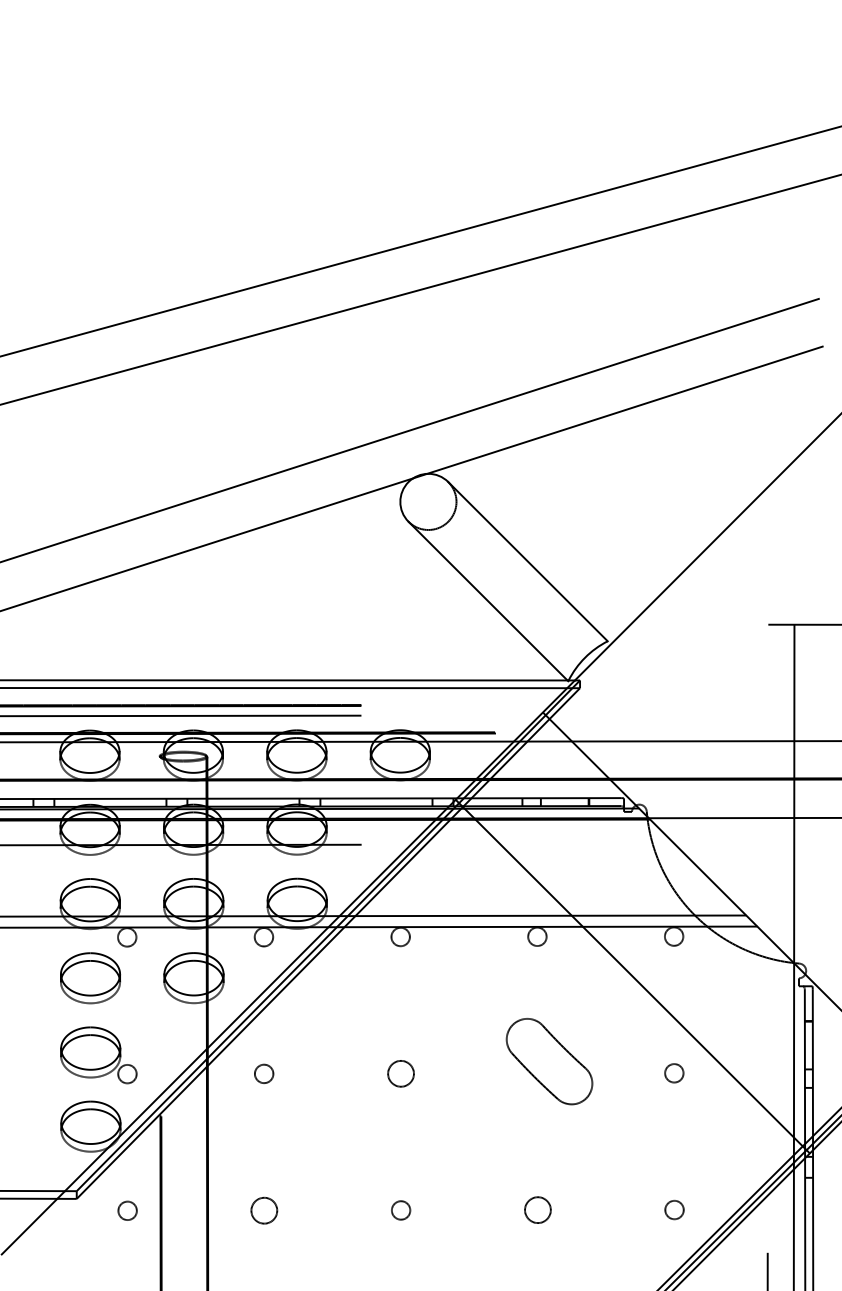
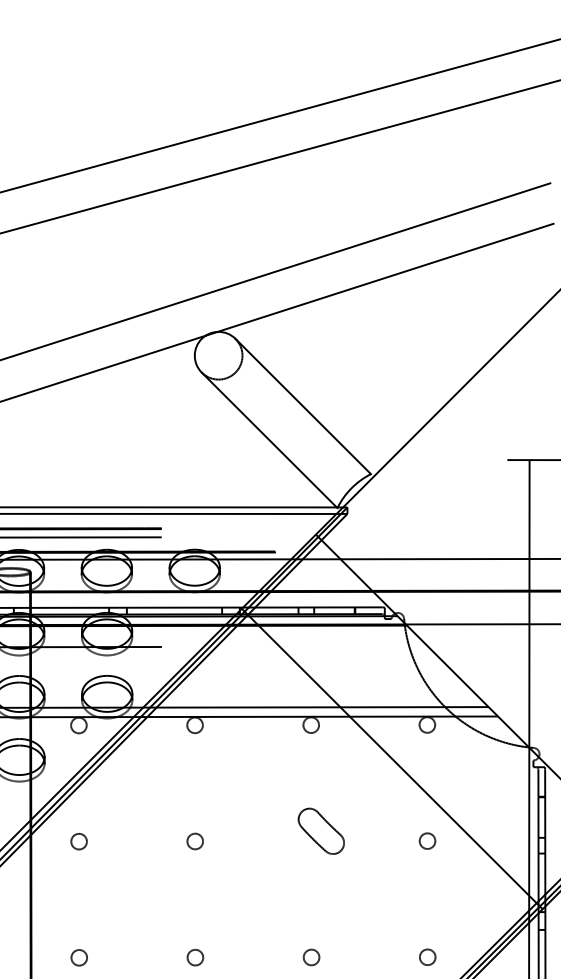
part: (548, 1061) -> (320, 831), size x0.62
circle: (400, 1073) -> (194, 841), size x0.71
circle: (264, 1210) -> (79, 957), size x0.71
circle: (537, 1210) -> (311, 957), size x0.71

